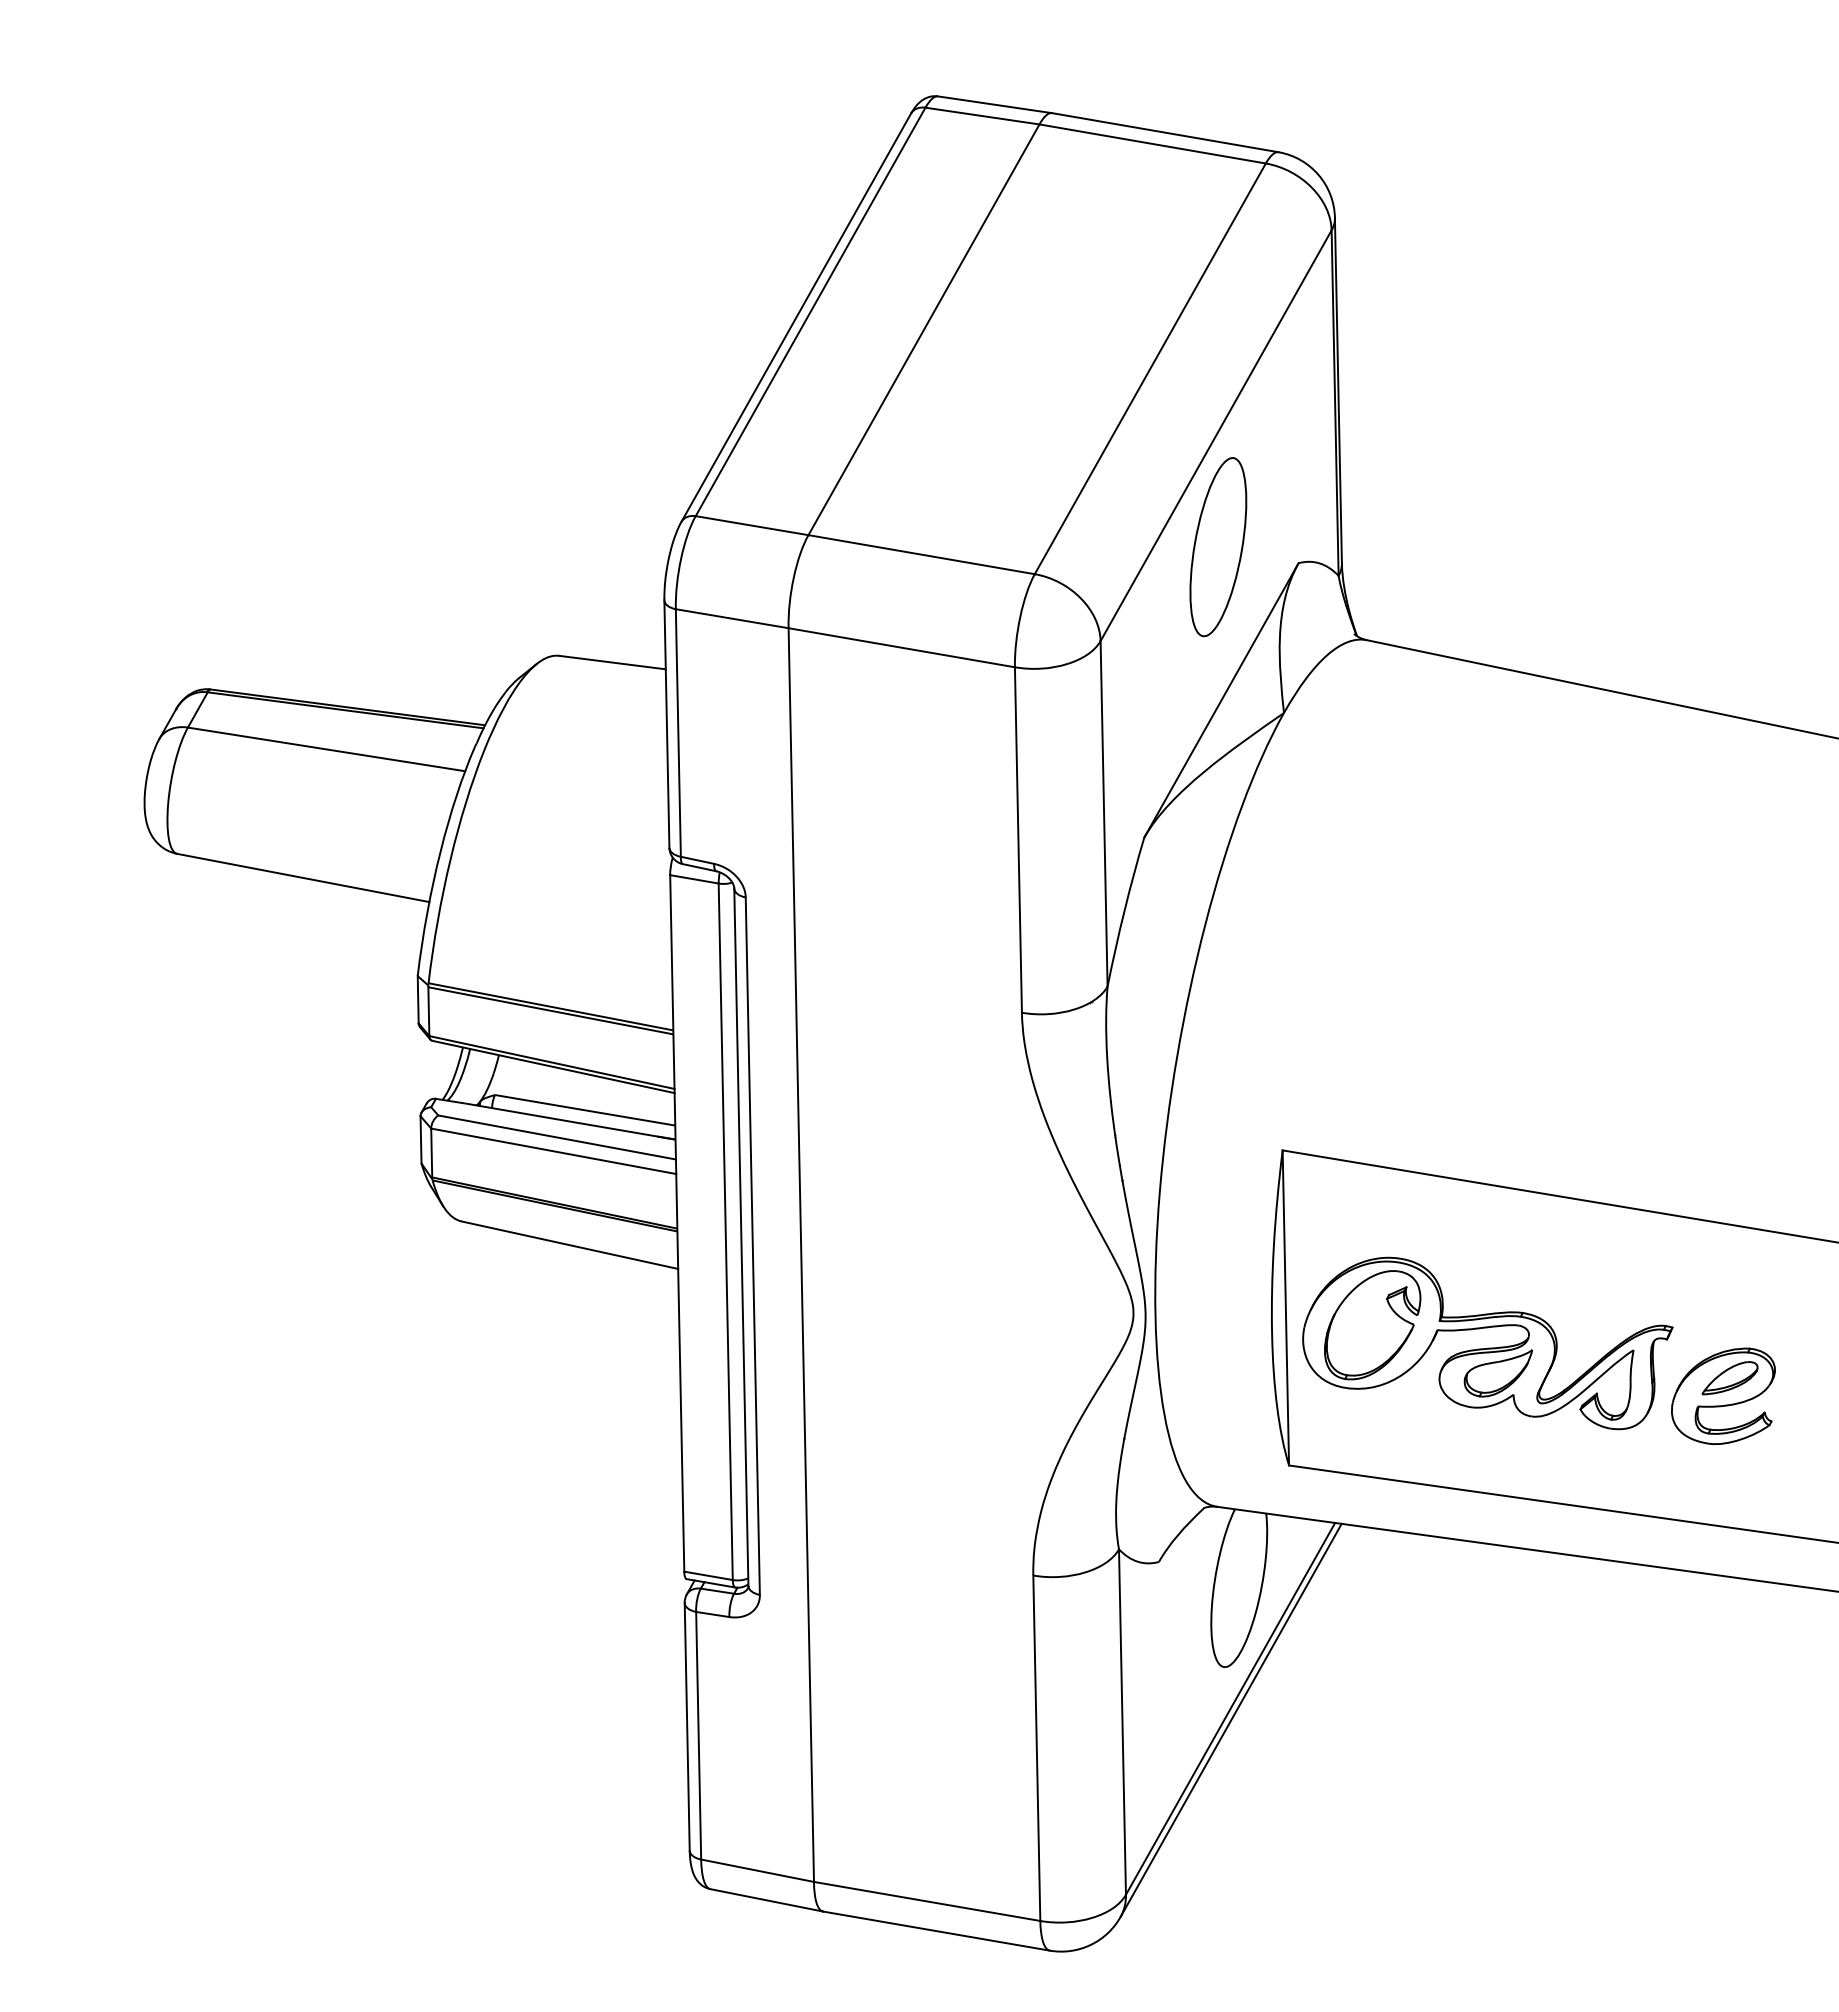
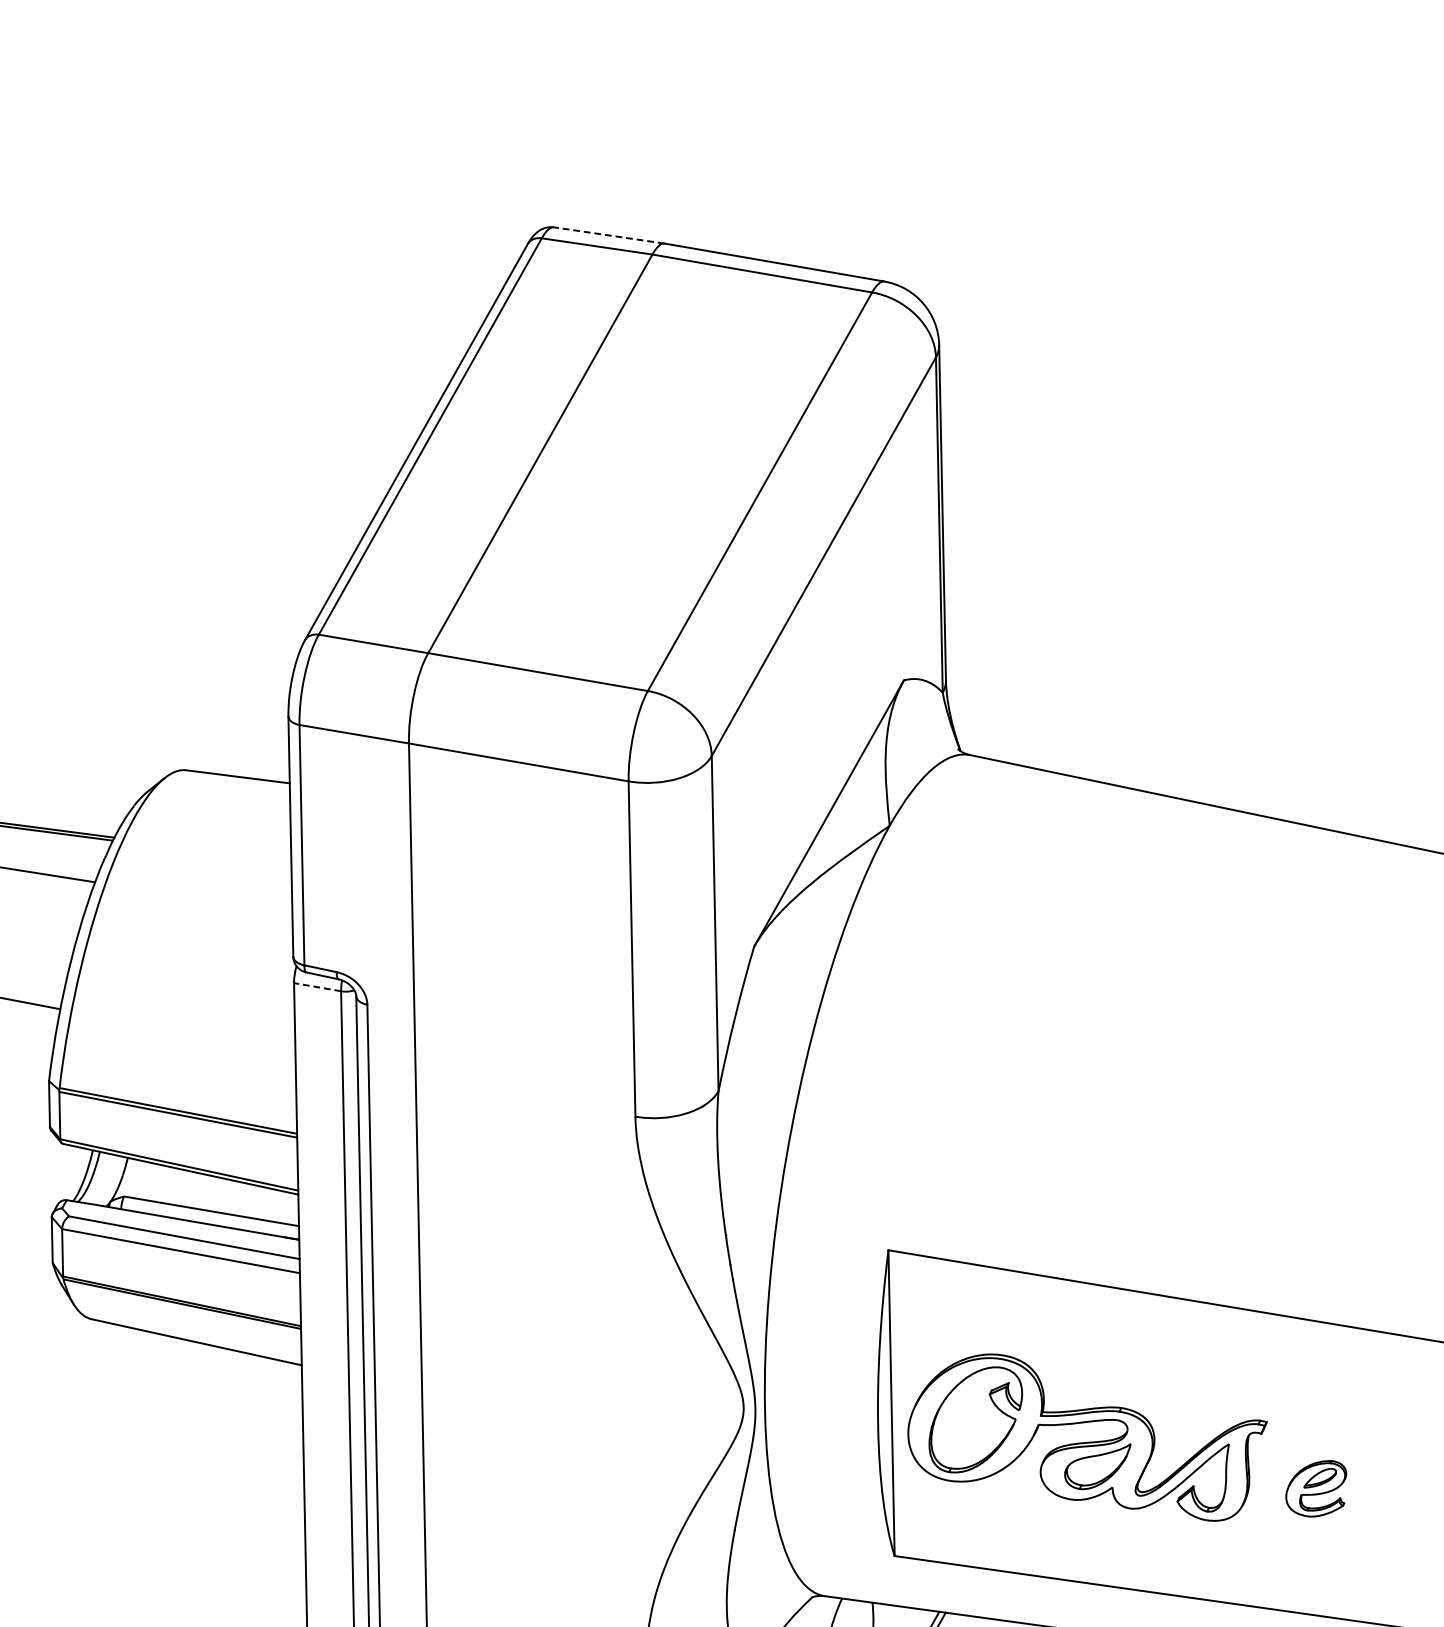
line: (994, 104) -> (608, 235), solid -> dashed
part: (1218, 547) -> (826, 665), removed
line: (694, 879) -> (317, 987), solid -> dashed
part: (1723, 1395) -> (1316, 1488), size x0.6

